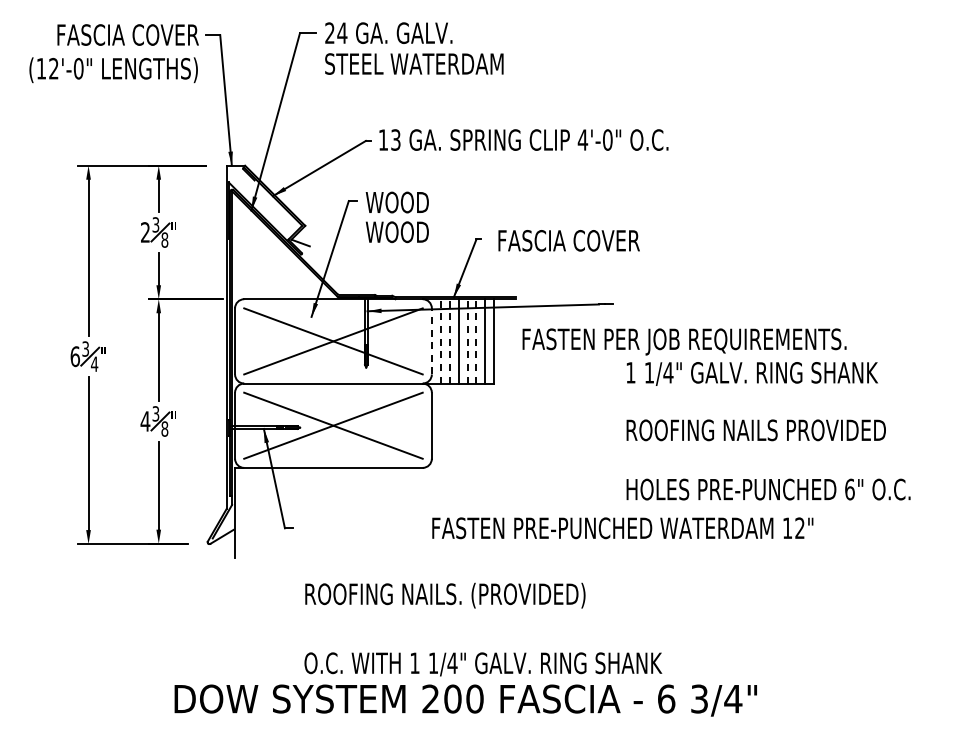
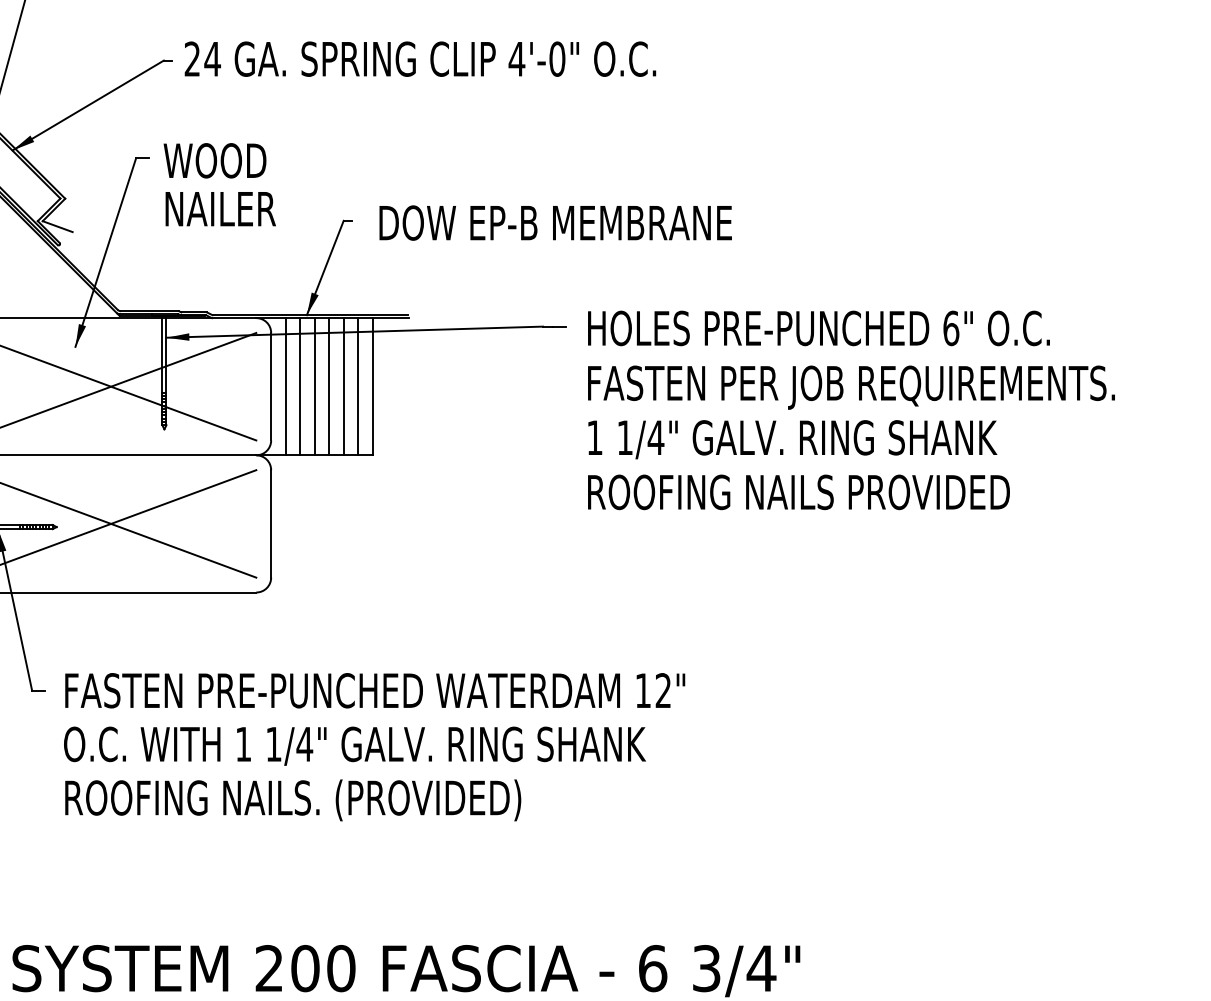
text: (389, 139) -> (202, 58), 13 -> 24
text: (399, 232) -> (218, 209), WOOD -> NAILER
text: (607, 240) -> (556, 222), FASCIA COVER -> DOW EP-B MEMBRANE
line: (431, 340) -> (270, 385), dashed -> solid
line: (440, 340) -> (285, 385), dashed -> solid
line: (449, 340) -> (299, 385), dashed -> solid
line: (467, 340) -> (329, 385), dashed -> solid
line: (476, 340) -> (343, 385), dashed -> solid
text: (684, 341) -> (851, 386), moved
text: (755, 430) -> (797, 492), moved
text: (768, 489) -> (818, 328), moved
text: (622, 528) -> (374, 691), moved
text: (483, 664) -> (355, 746), moved

